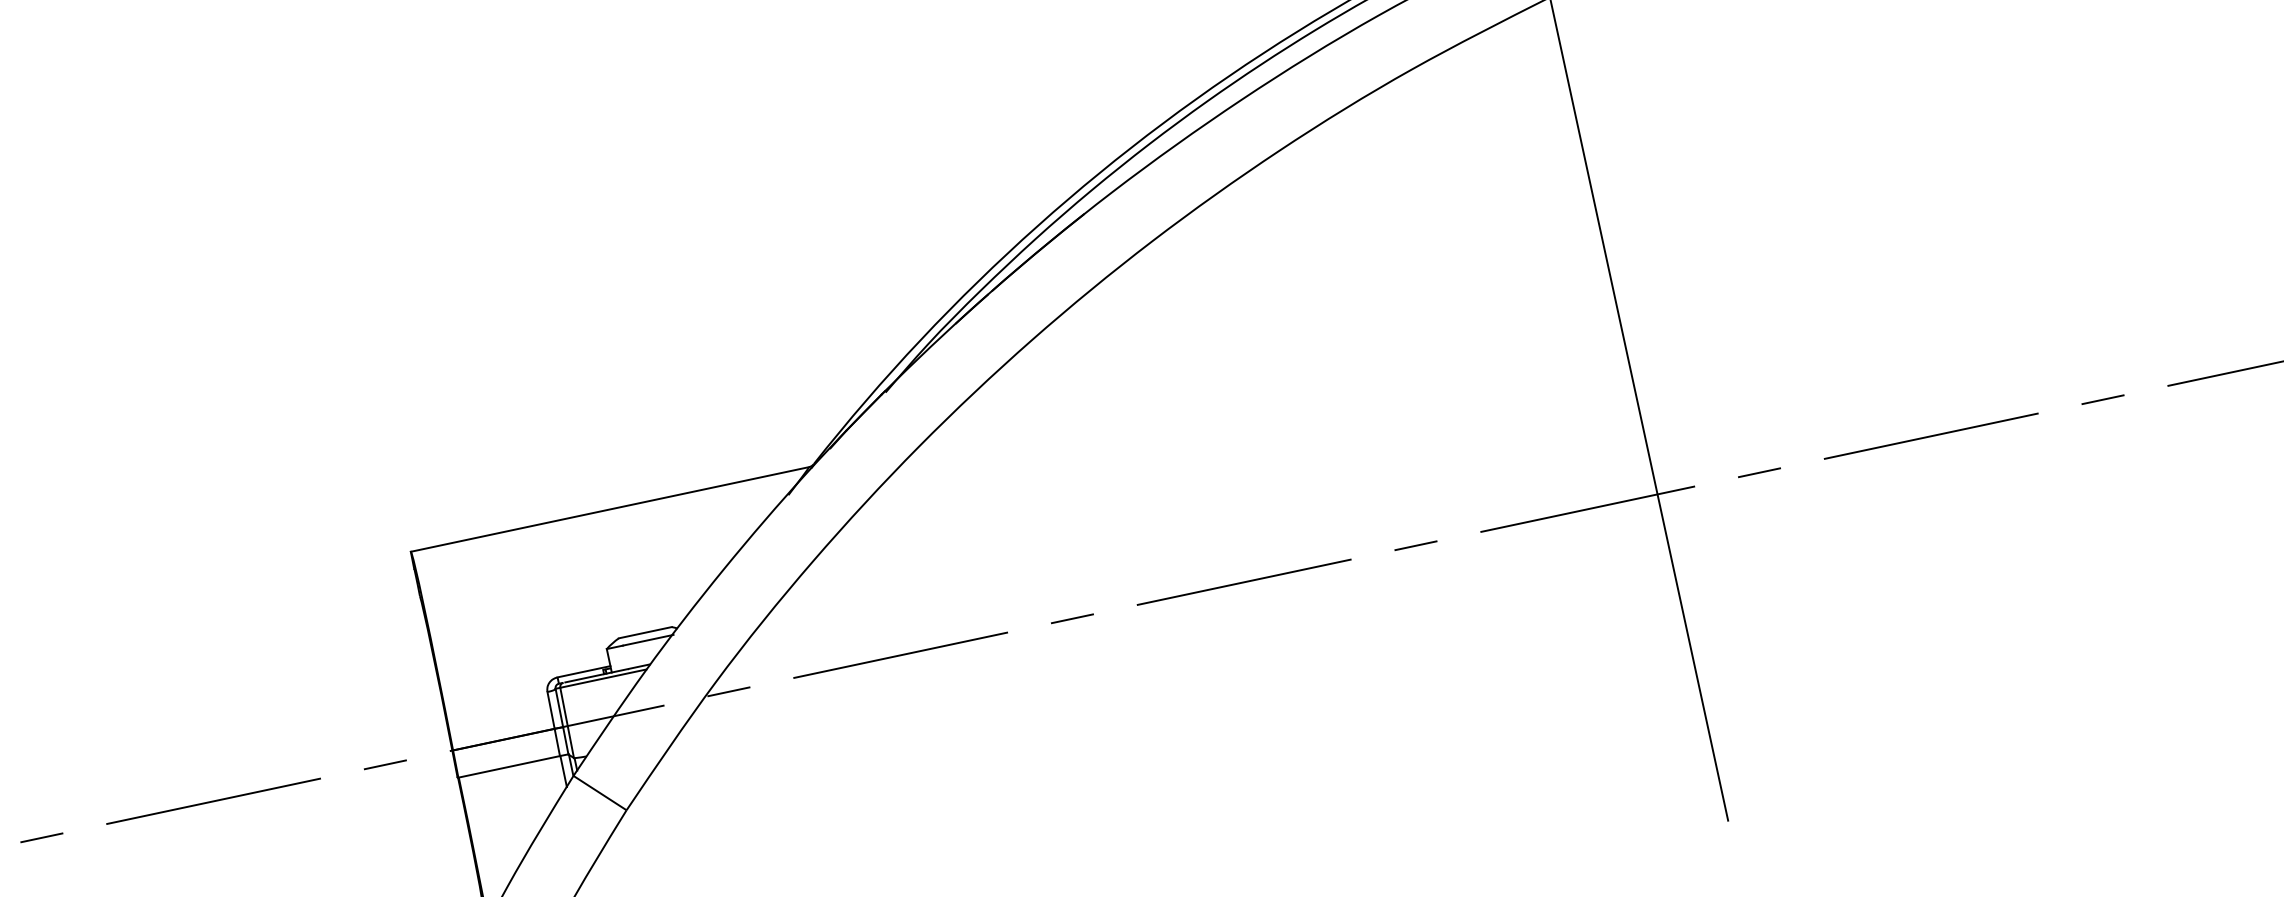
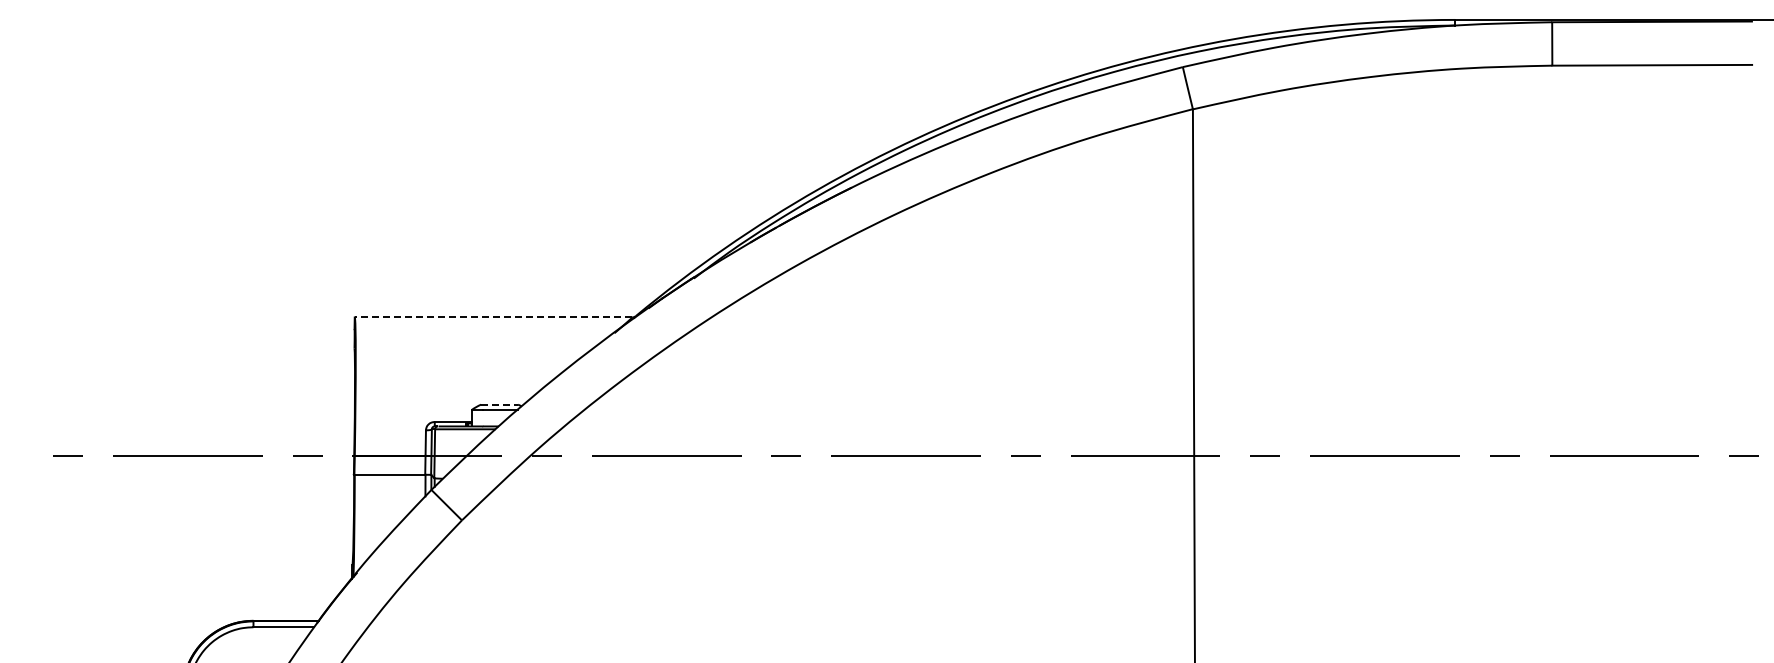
line: (609, 509) -> (493, 317), solid -> dashed
line: (646, 632) -> (500, 404), solid -> dashed

